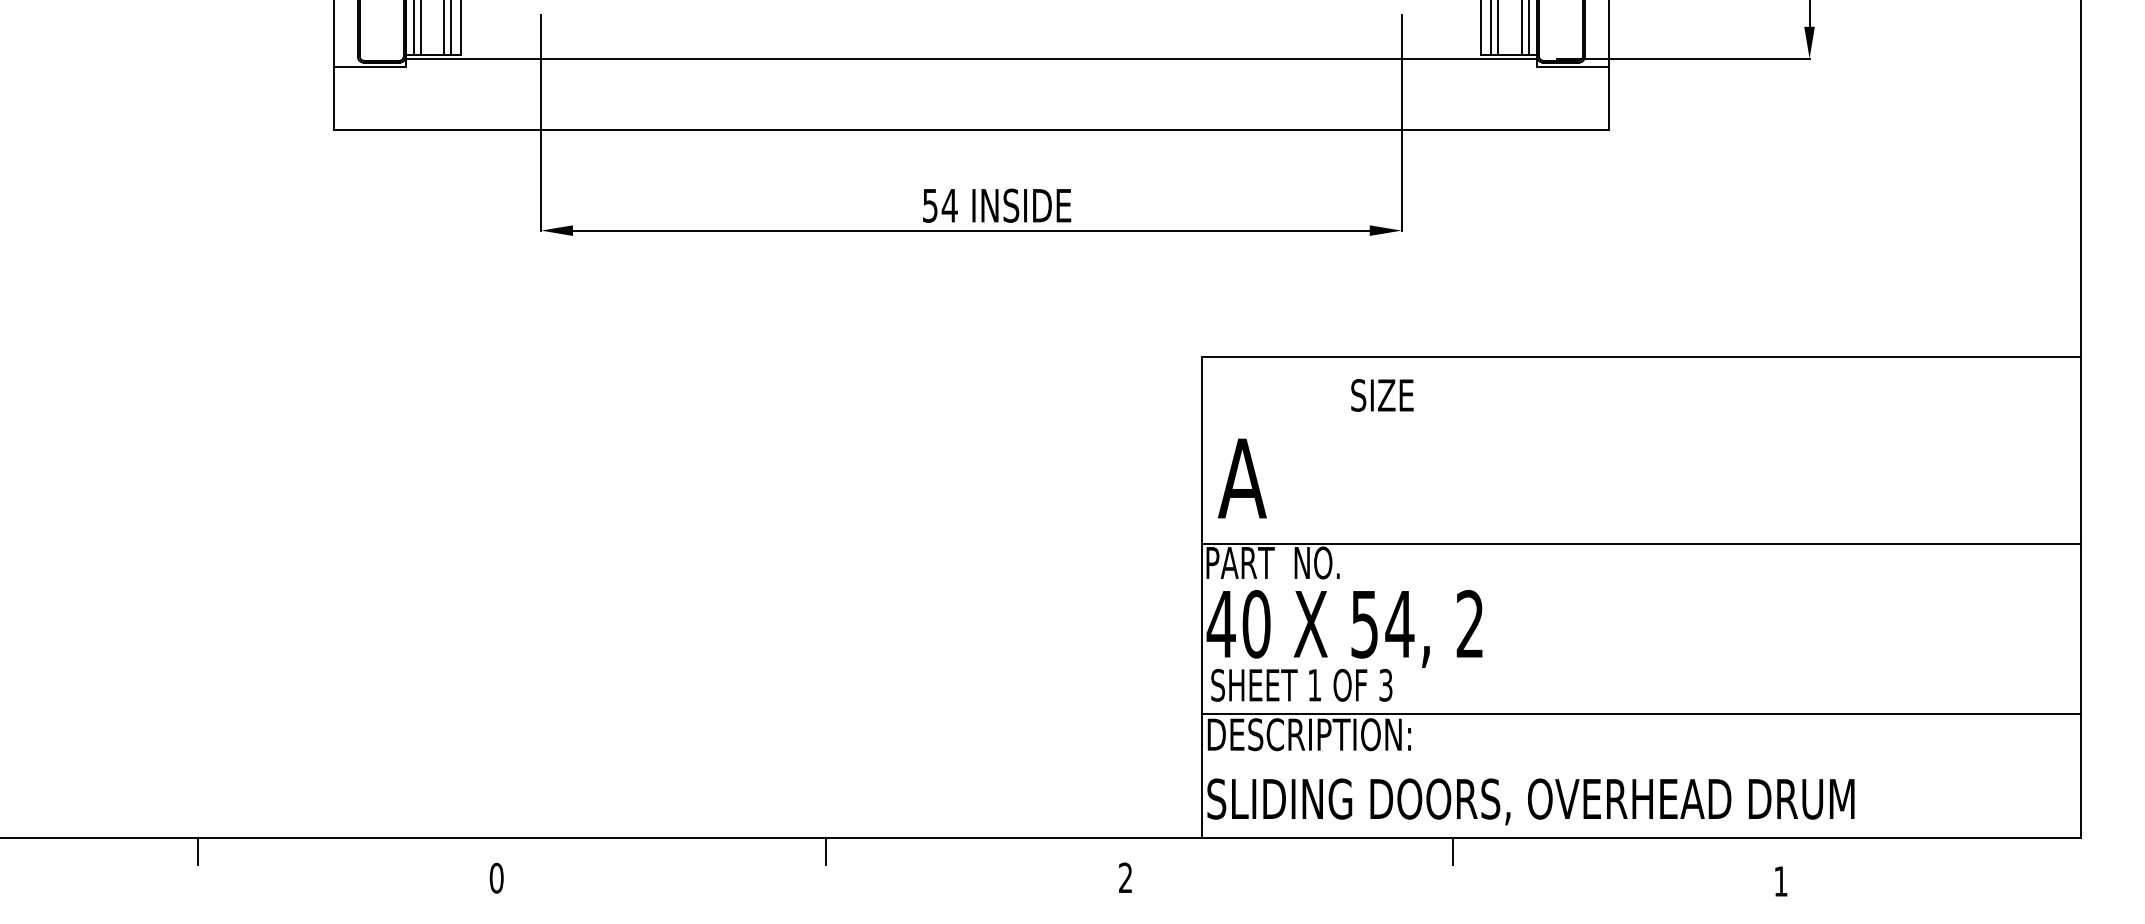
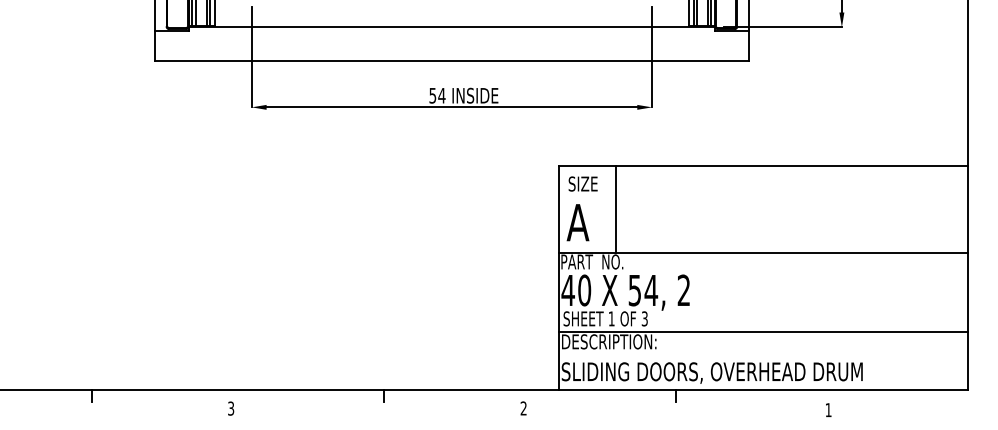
text: (1380, 394) -> (582, 183), moved
line: (1322, 450) -> (615, 209), added
text: (497, 877) -> (231, 408), 0 -> 3

